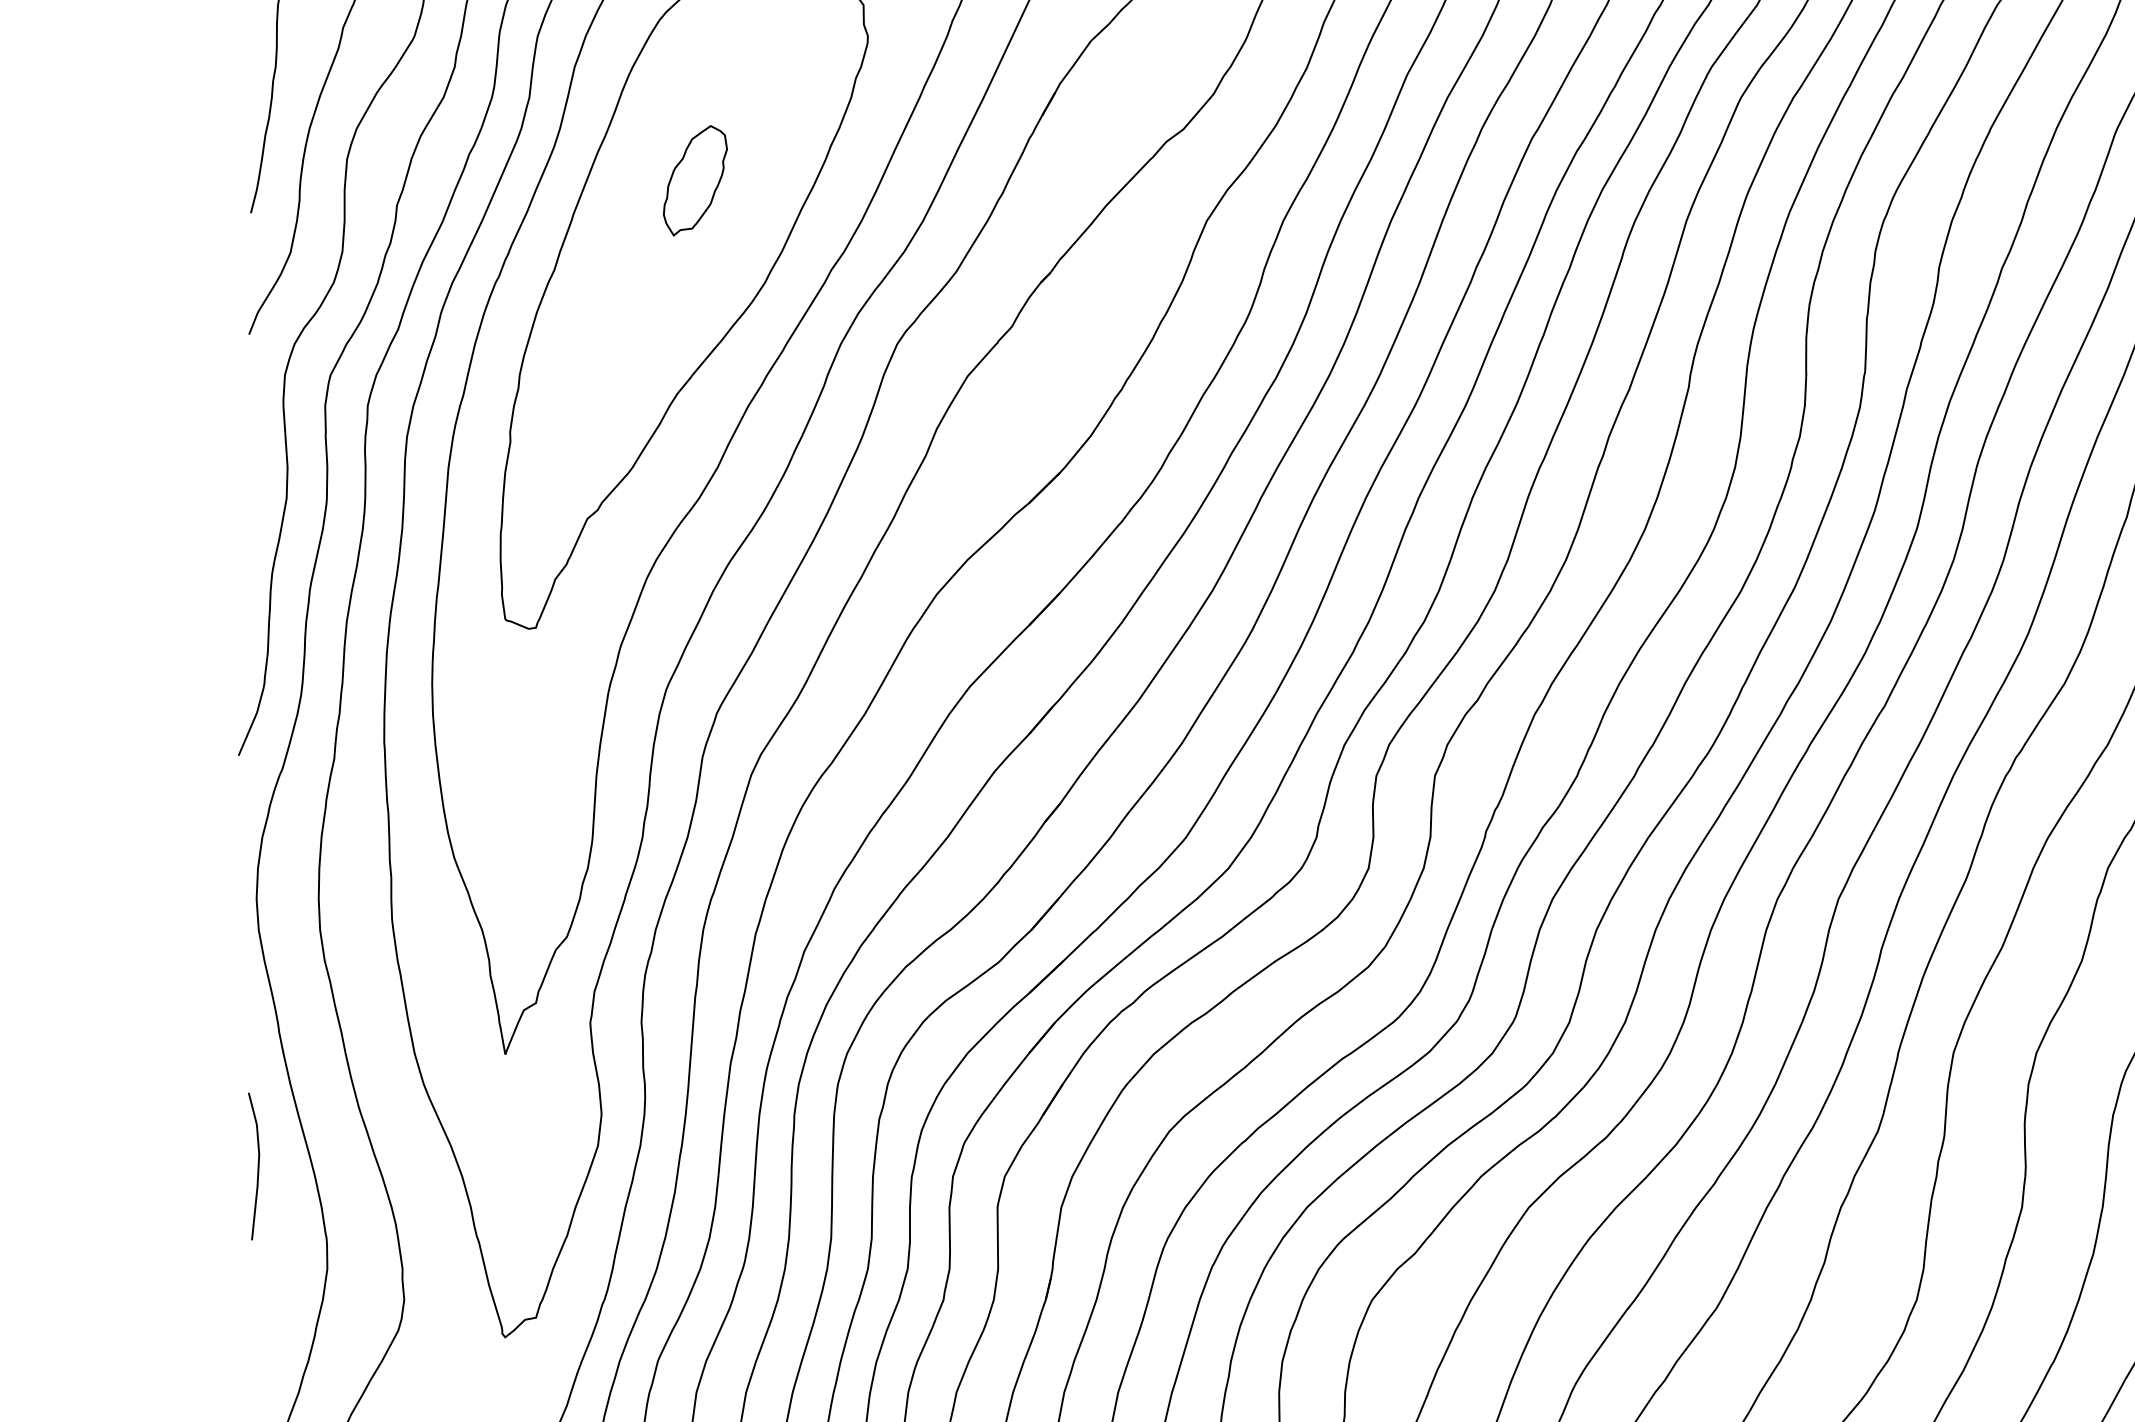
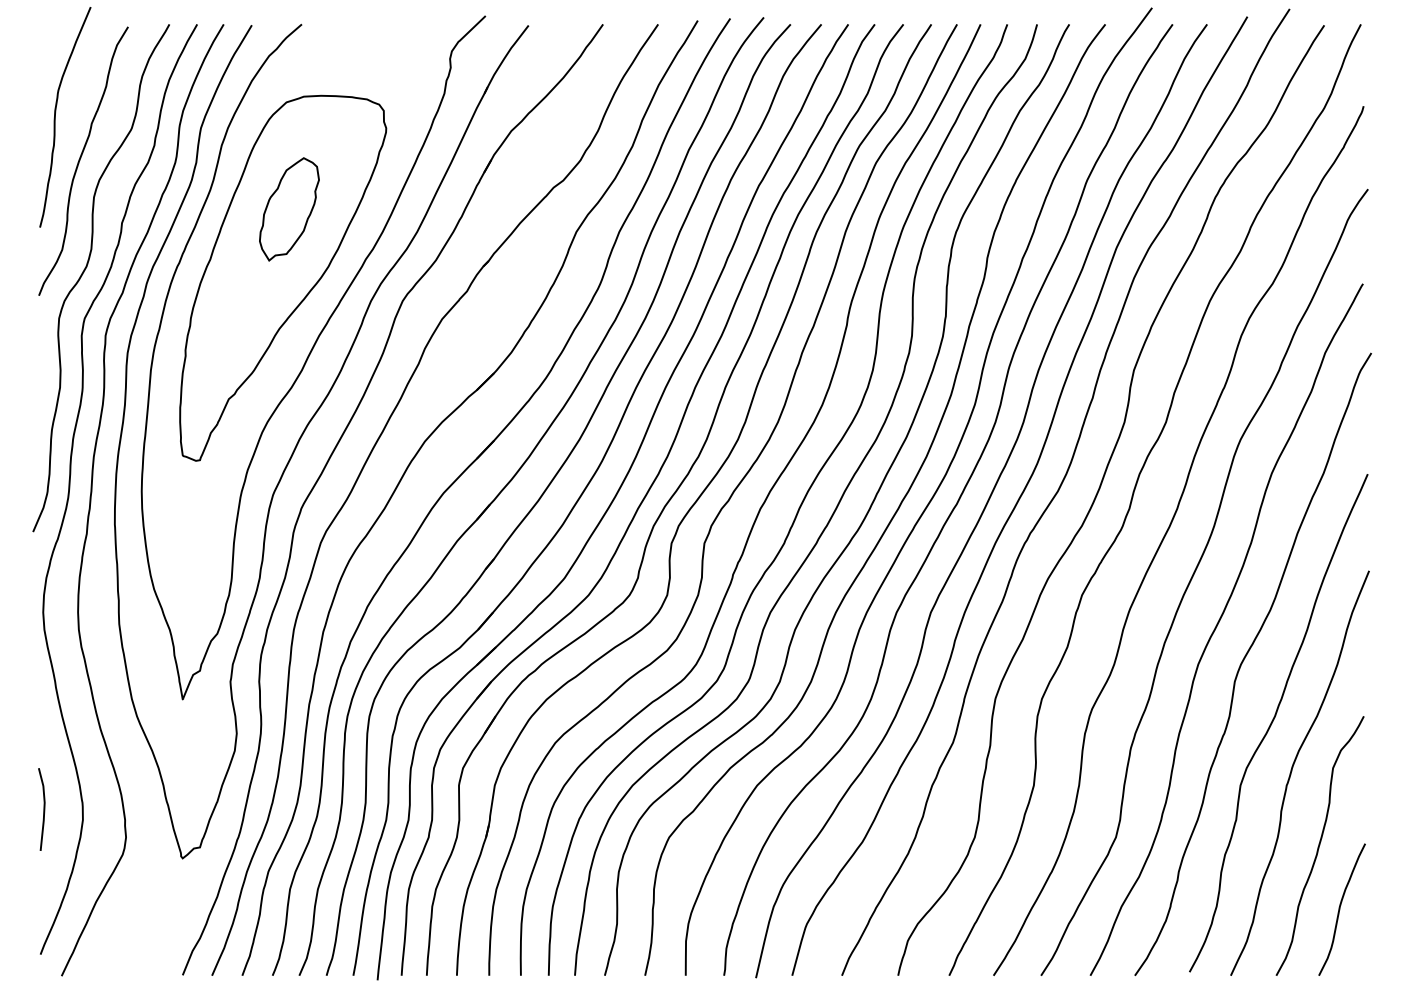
part: (695, 180) -> (289, 209), size x1.67
curve: (257, 1166) -> (43, 809), moved

